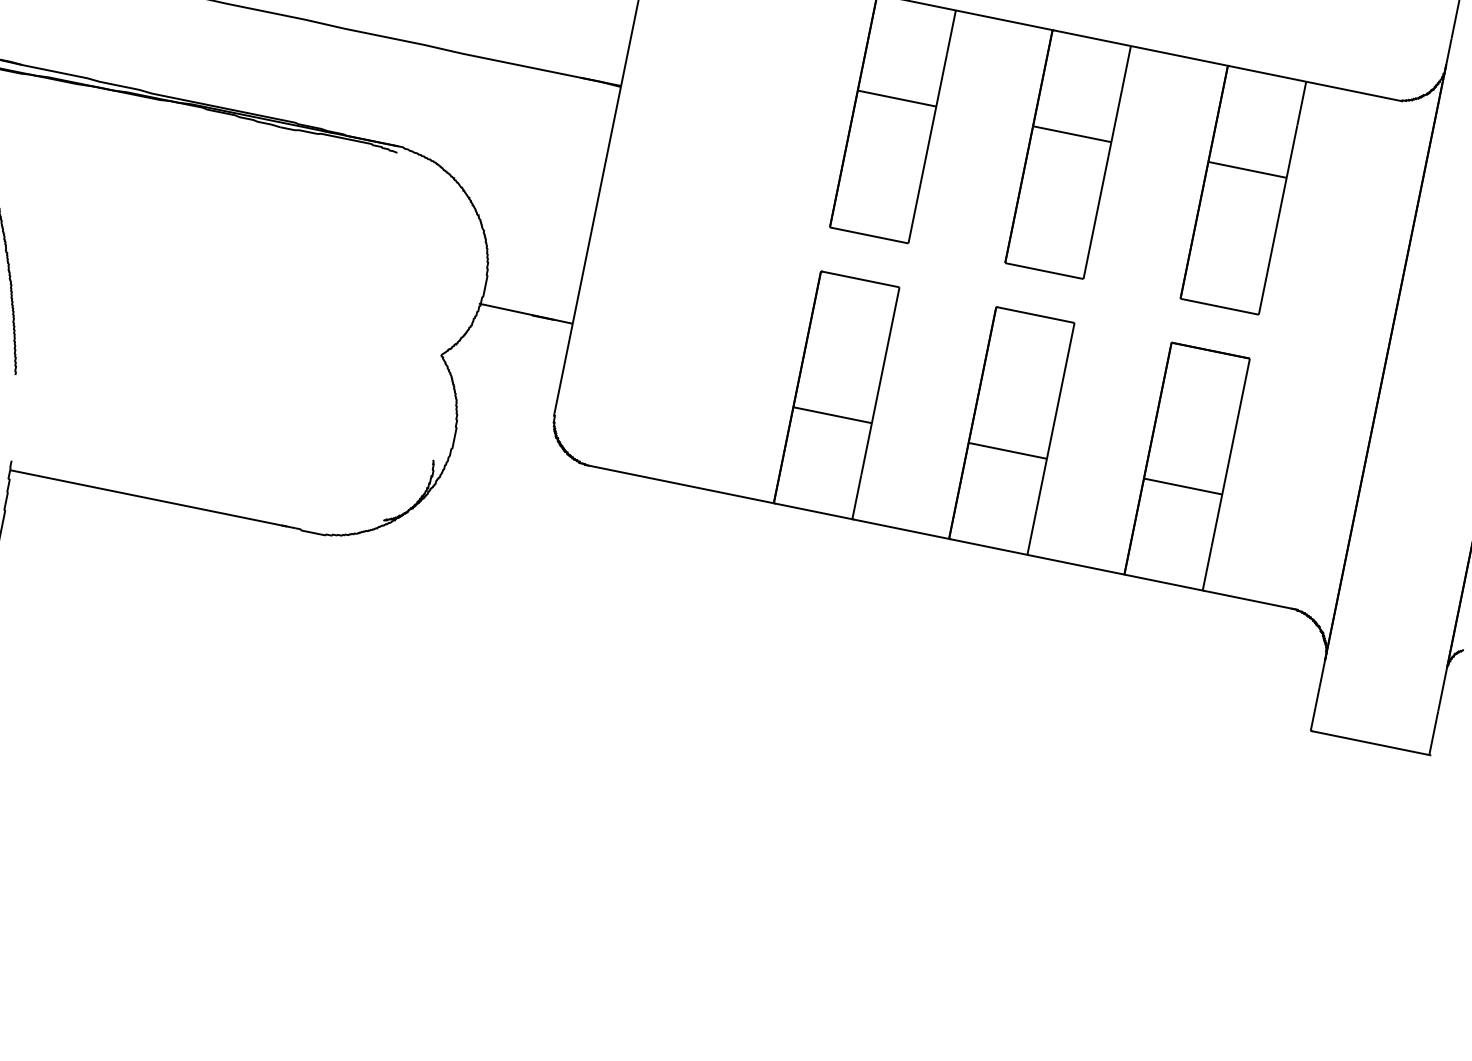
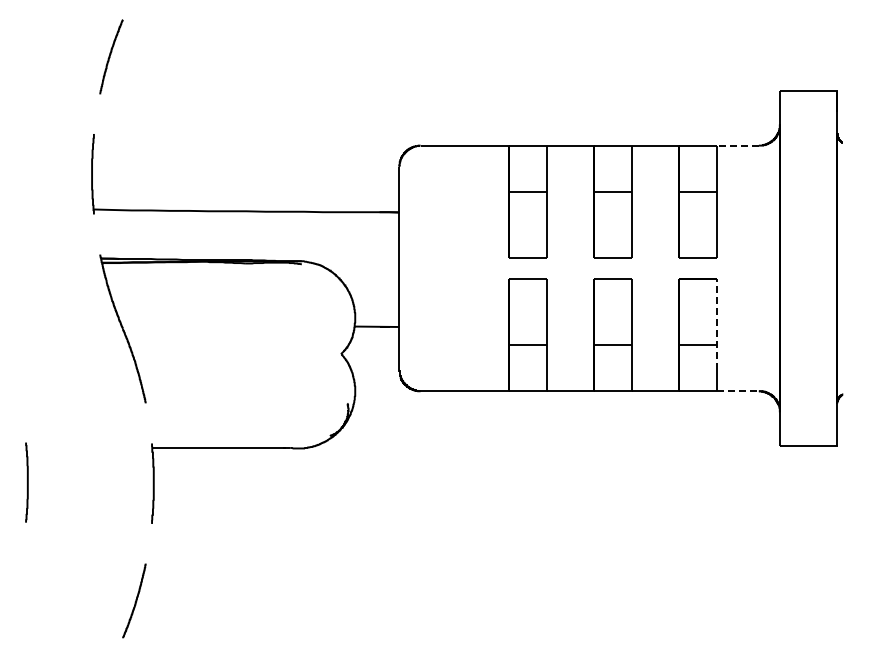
line: (1349, 90) -> (737, 145), solid -> dashed
line: (1230, 452) -> (716, 324), solid -> dashed
line: (1248, 600) -> (738, 391), solid -> dashed

